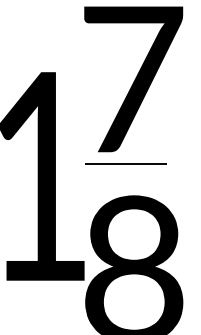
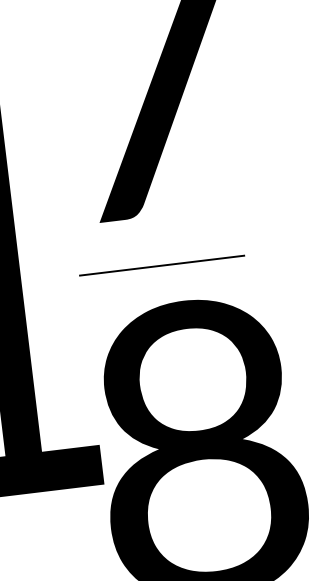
line: (125, 163) -> (161, 265), moved

